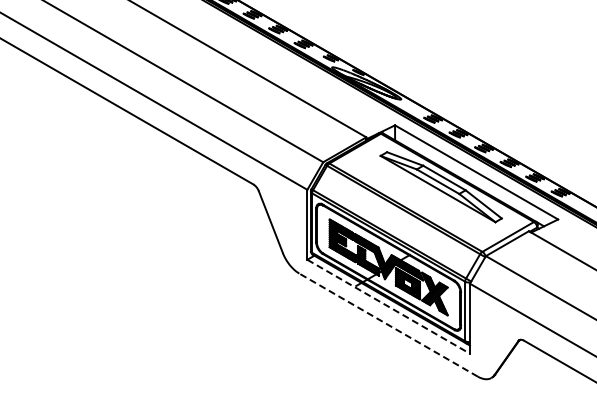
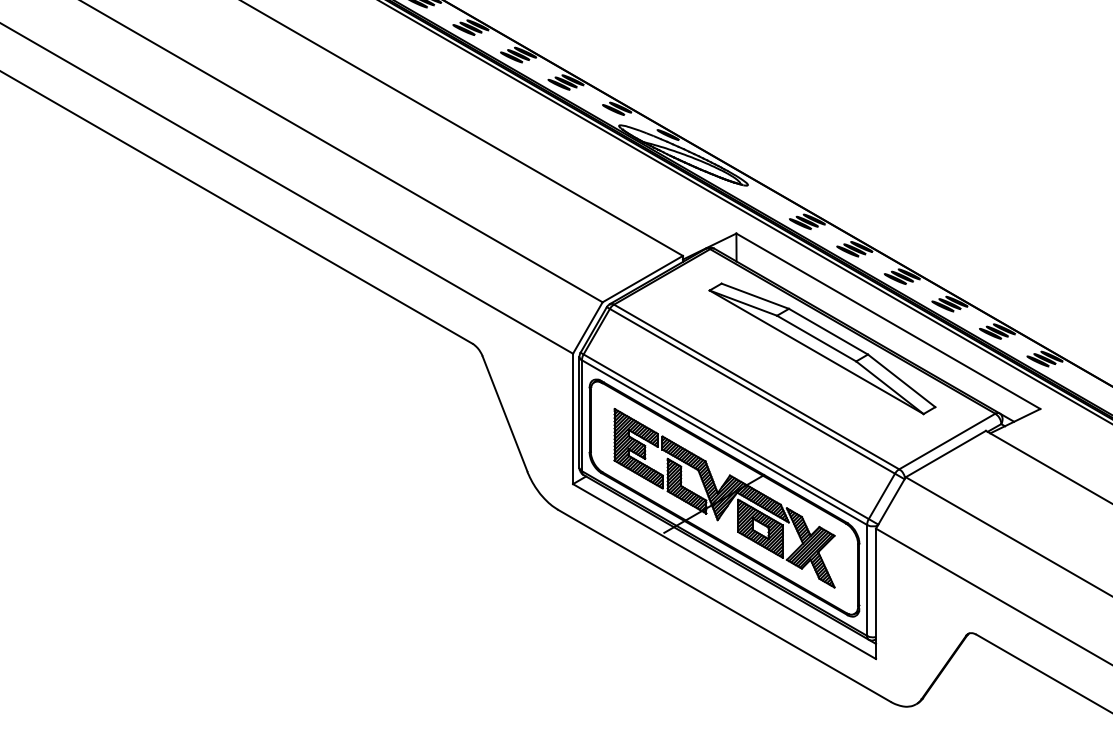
line: (388, 306) -> (724, 571), dashed -> solid
line: (388, 324) -> (724, 604), dashed -> solid

